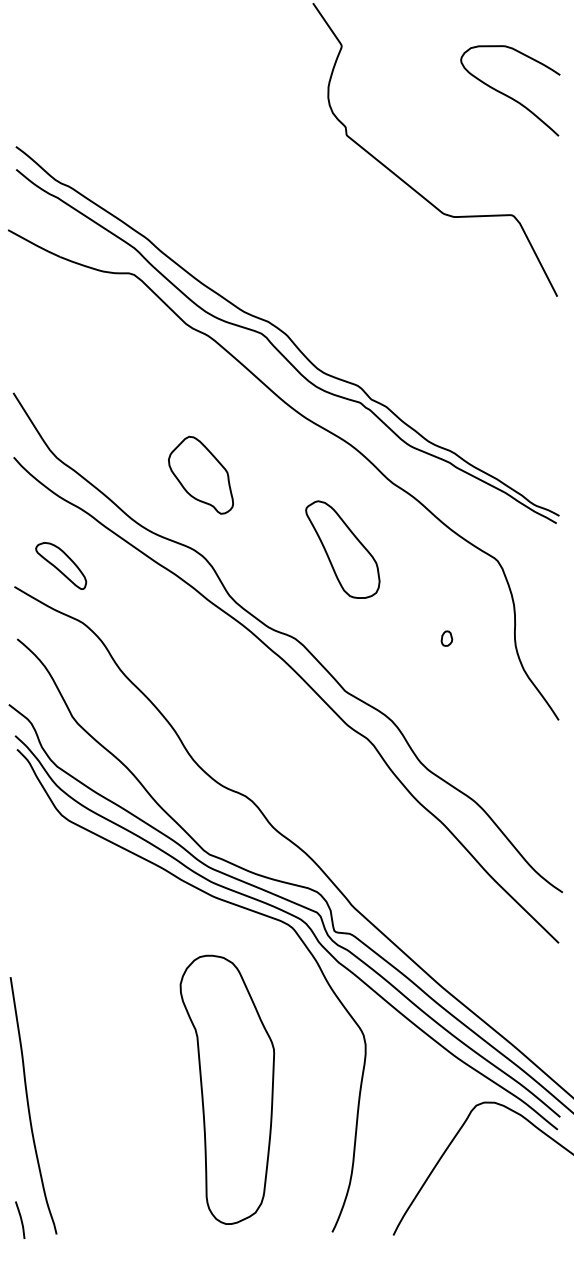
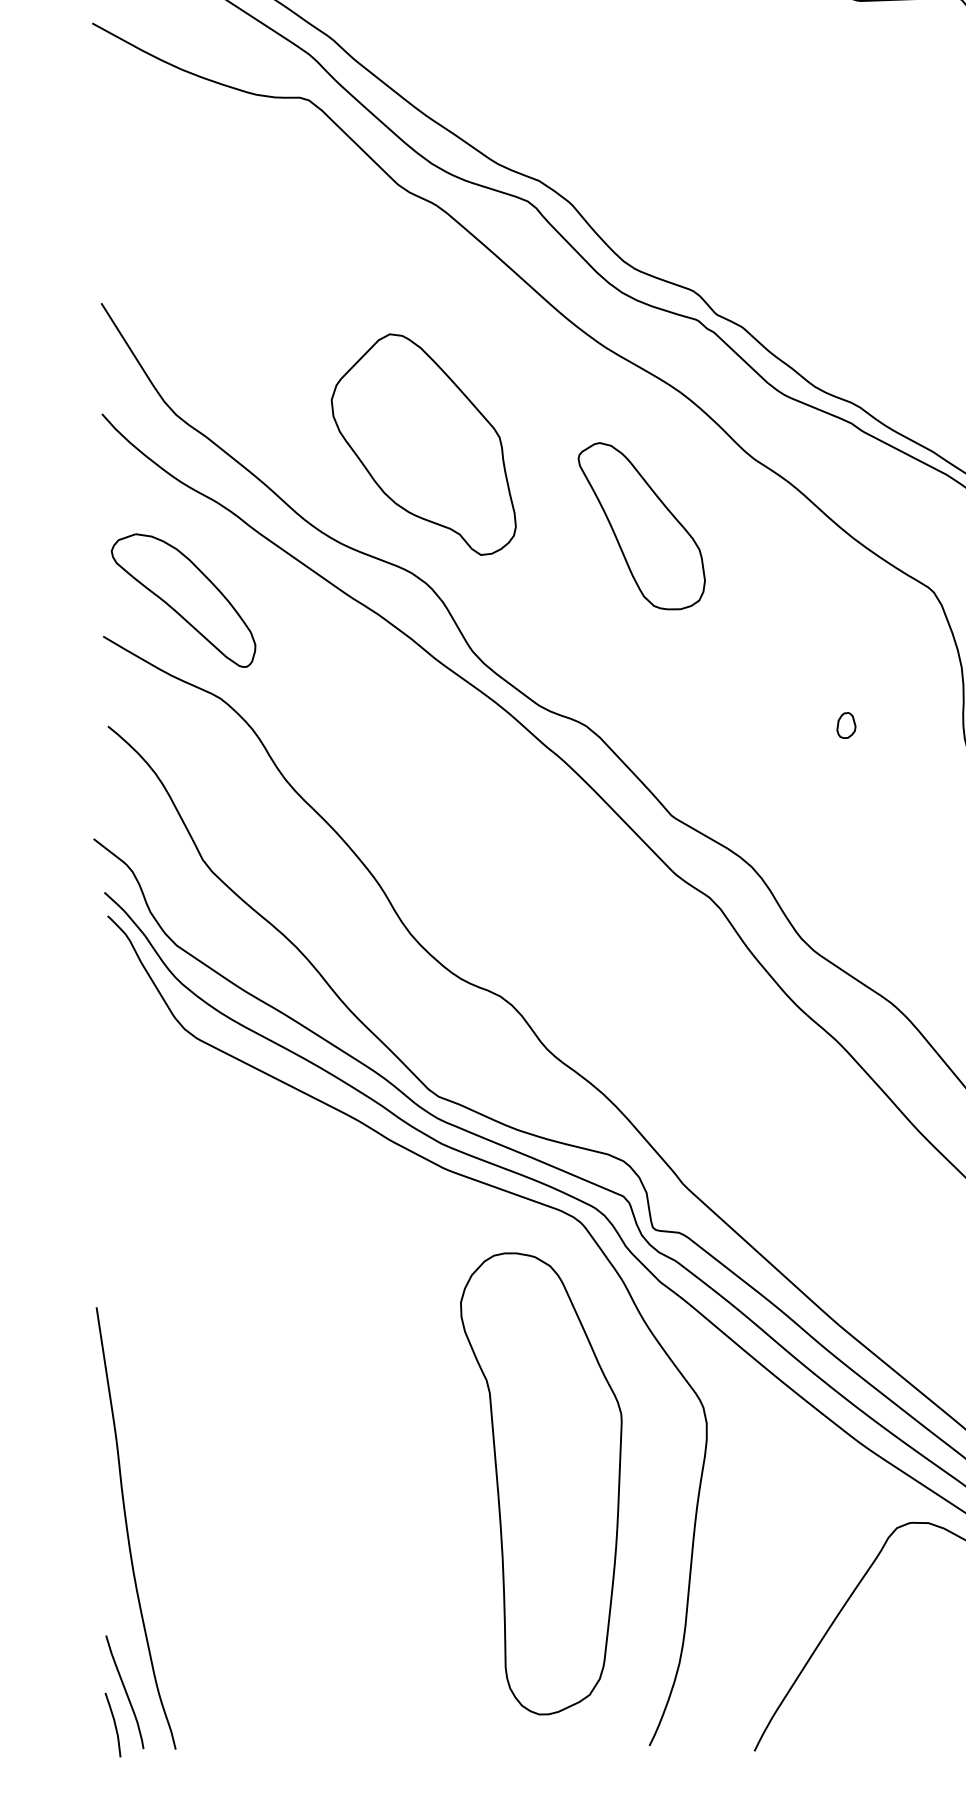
part: (200, 475) -> (422, 445), size x1.67
part: (342, 549) -> (641, 525), moved
part: (60, 565) -> (182, 599), size x1.67
part: (227, 1089) -> (541, 1483), moved
curve: (26, 1200) -> (123, 1691), added

